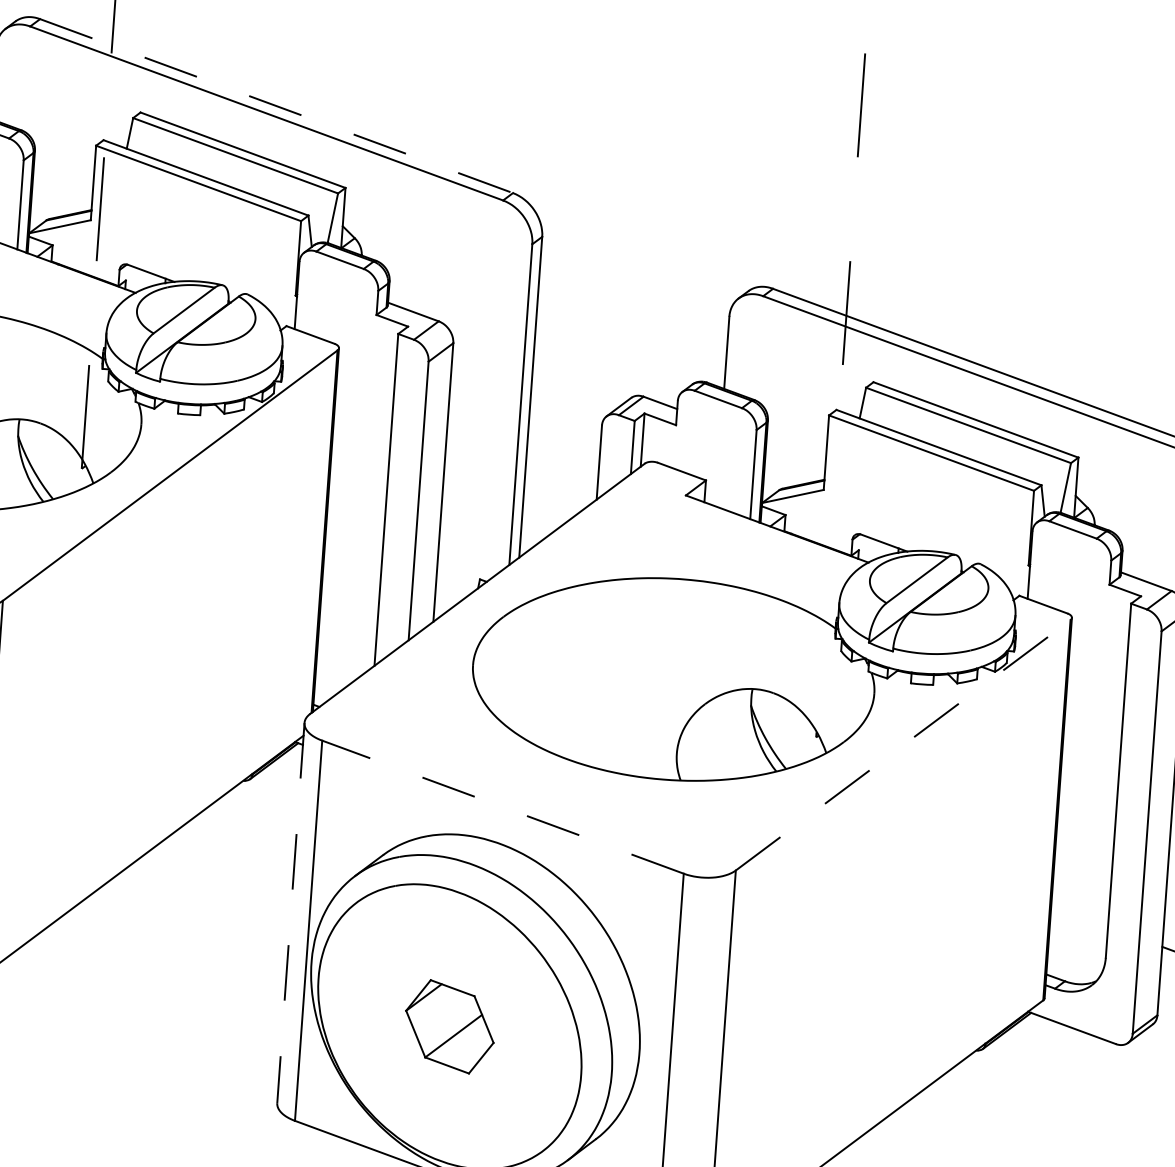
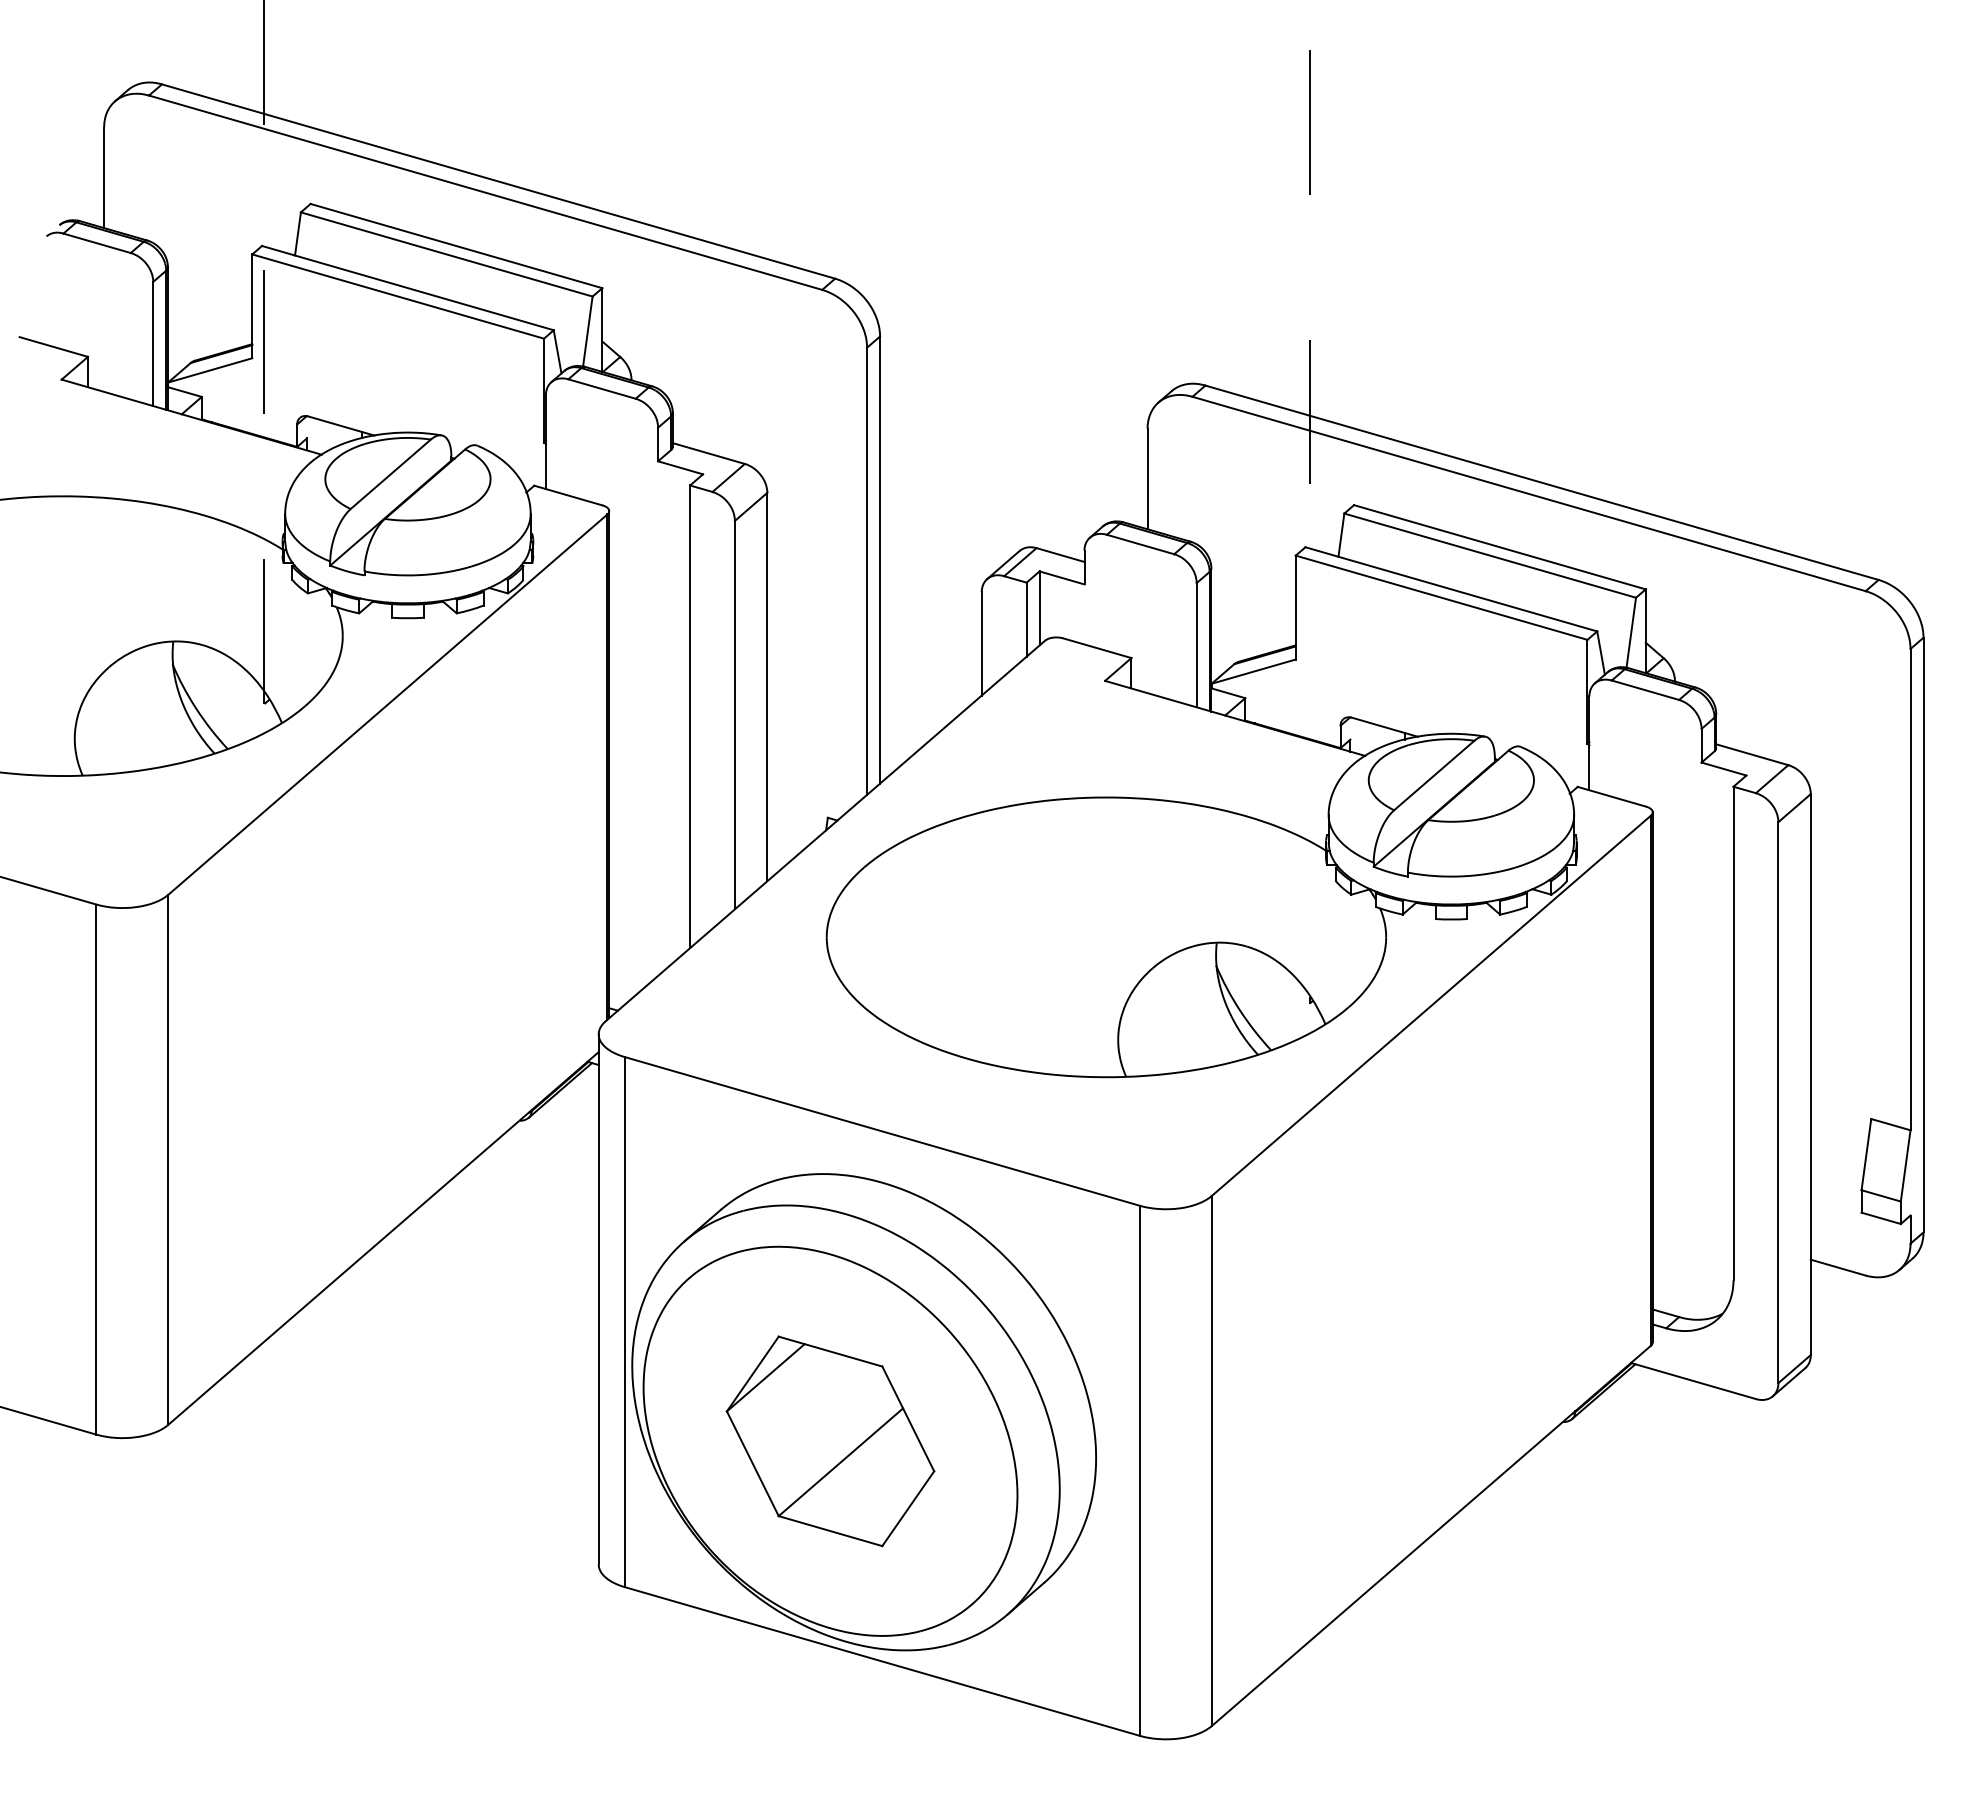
line: (277, 106) -> (499, 181), dashed -> solid
line: (903, 745) -> (1431, 1005), dashed -> solid
line: (503, 807) -> (882, 1131), dashed -> solid
line: (290, 913) -> (598, 1299), dashed -> solid
part: (449, 1026) -> (830, 1441), size x1.67

